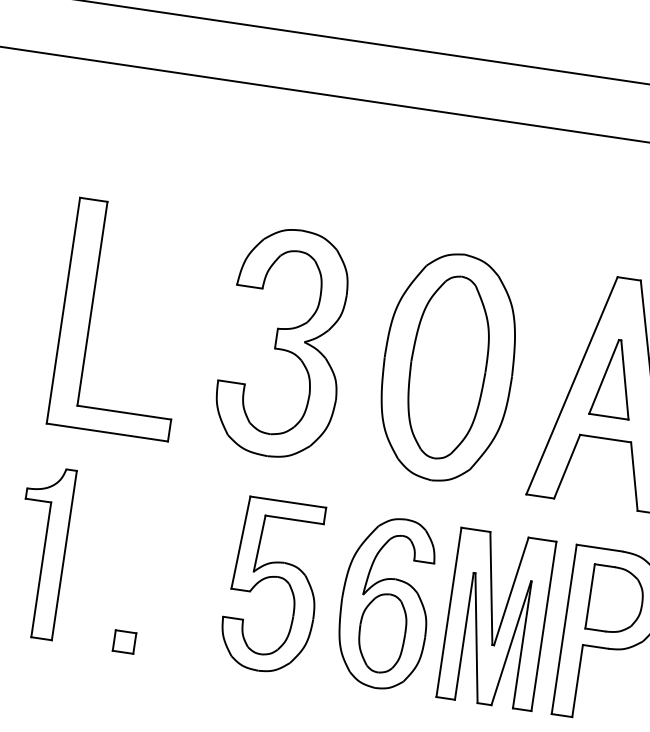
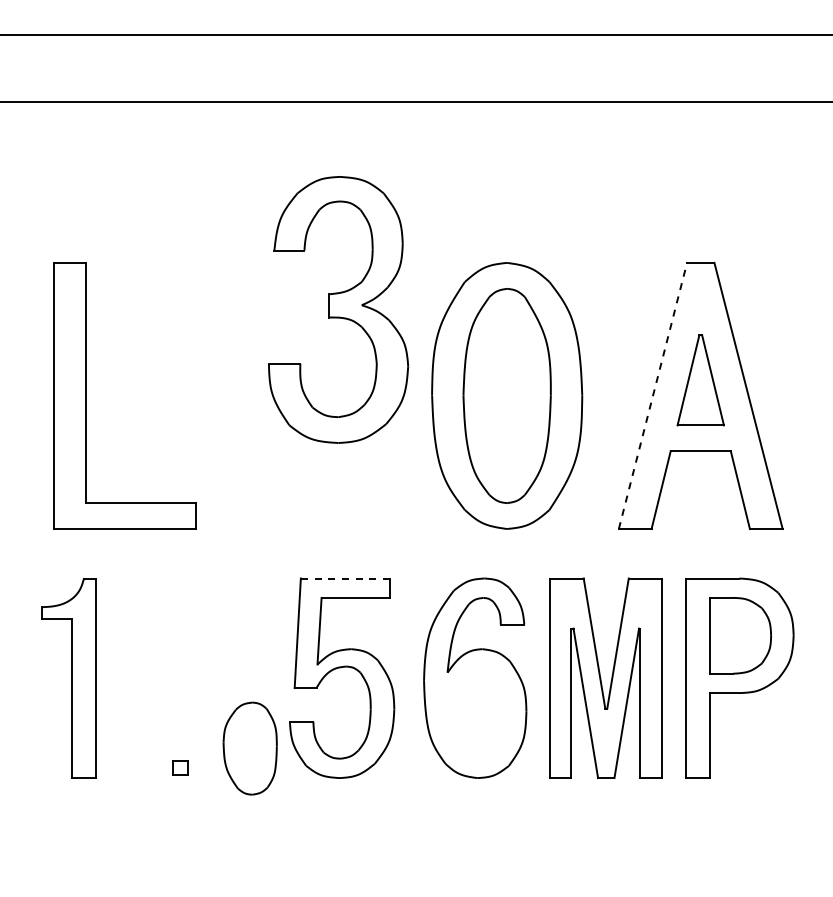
part: (284, 342) -> (338, 309), moved
line: (572, 385) -> (653, 395), solid -> dashed
line: (288, 502) -> (345, 578), solid -> dashed
part: (381, 632) -> (249, 748), moved
part: (124, 641) -> (180, 767), size x0.6

